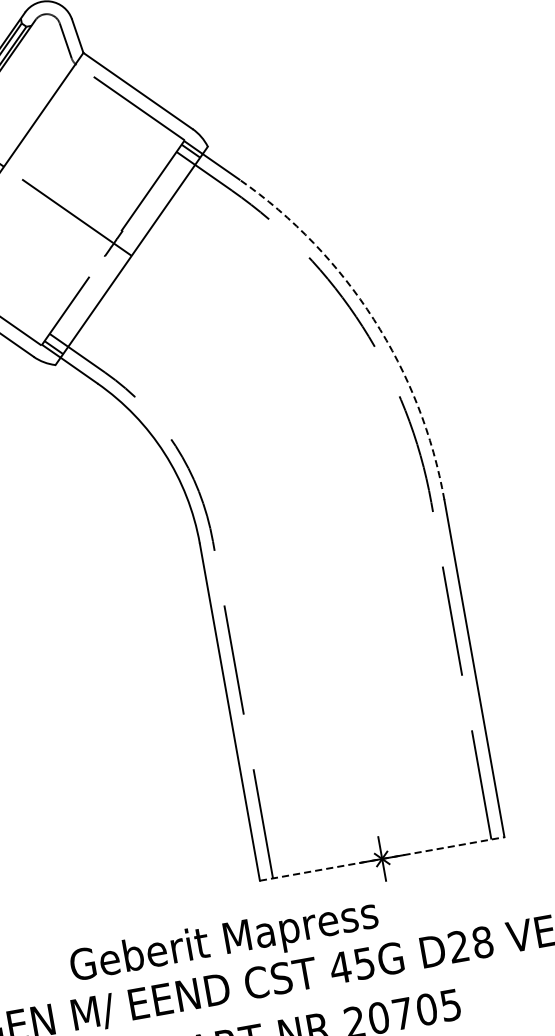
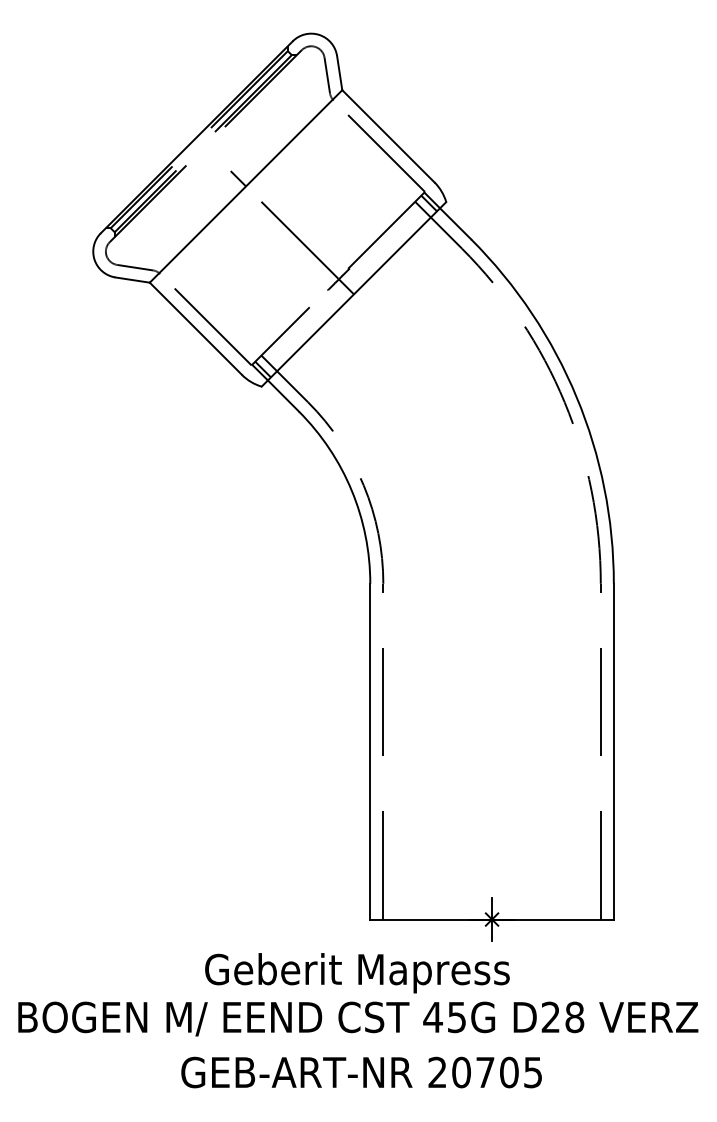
arc: (373, 319) -> (576, 397), dashed -> solid
line: (382, 858) -> (492, 919), dashed -> solid
text: (224, 942) -> (357, 973), moved

